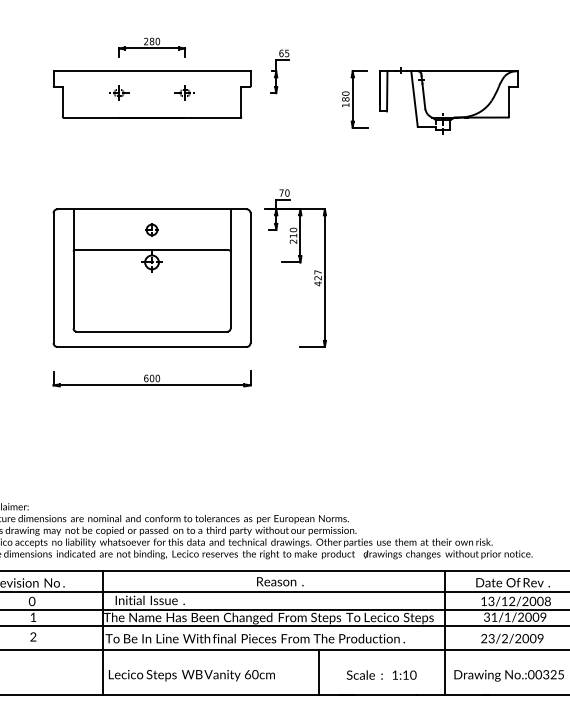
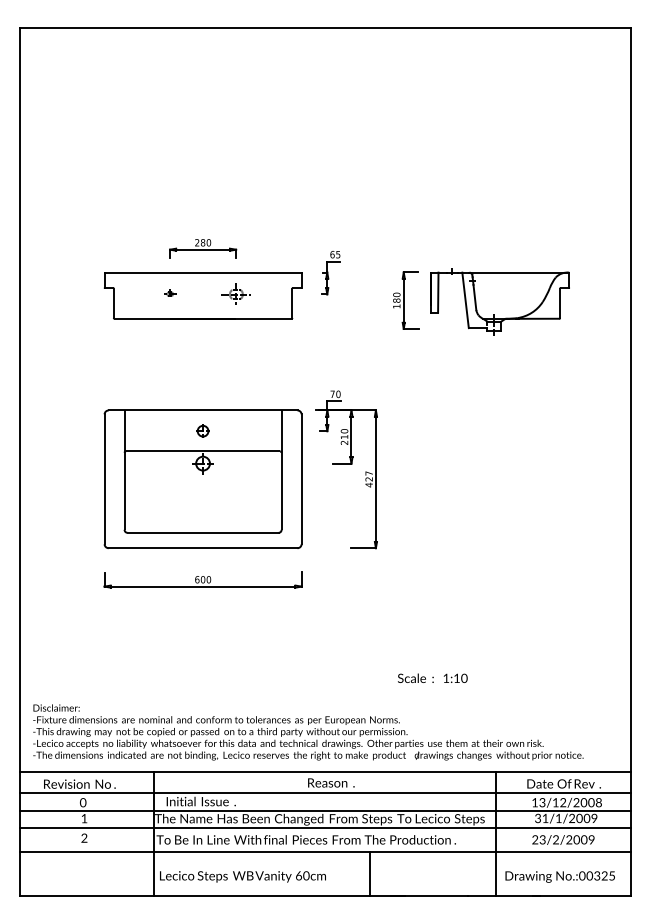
part: (119, 92) -> (170, 293), size x0.6
part: (184, 92) -> (235, 293), size x1.4
text: (381, 674) -> (432, 677), moved

